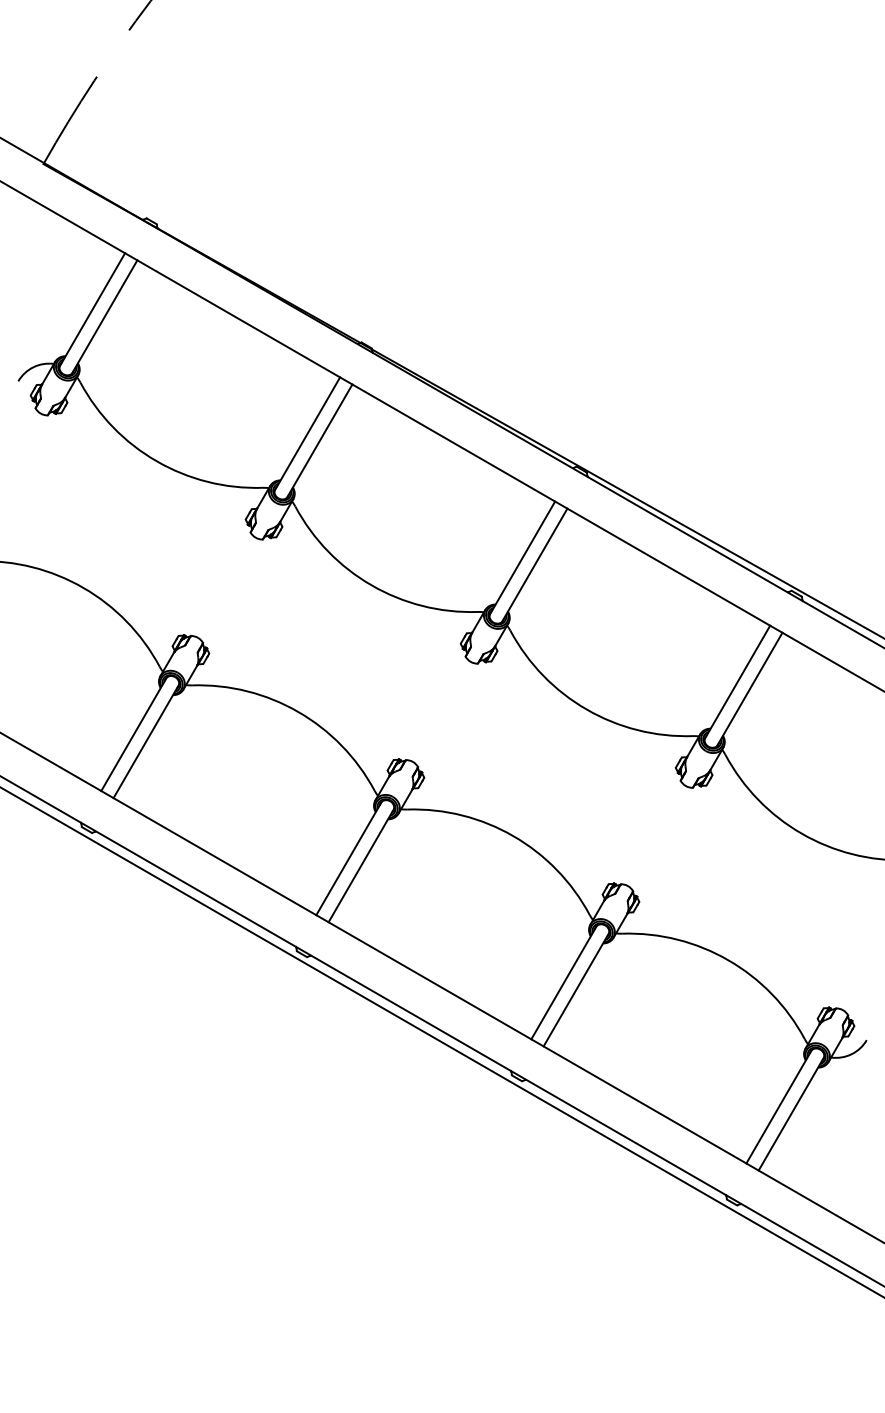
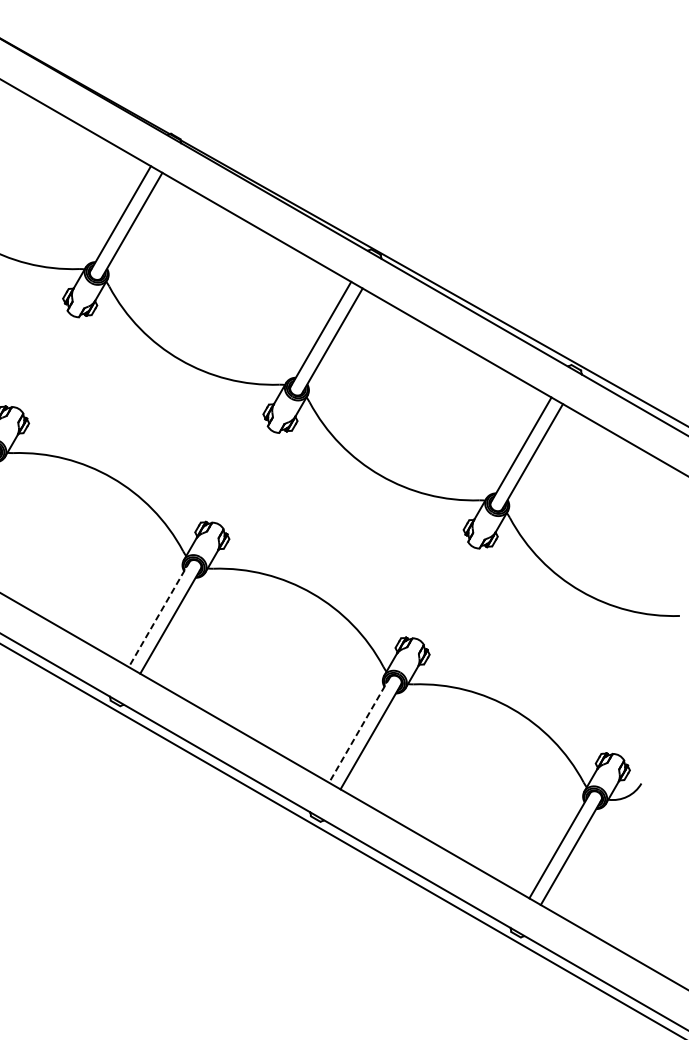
line: (349, 858) -> (159, 614), solid -> dashed
line: (564, 982) -> (359, 729), solid -> dashed

